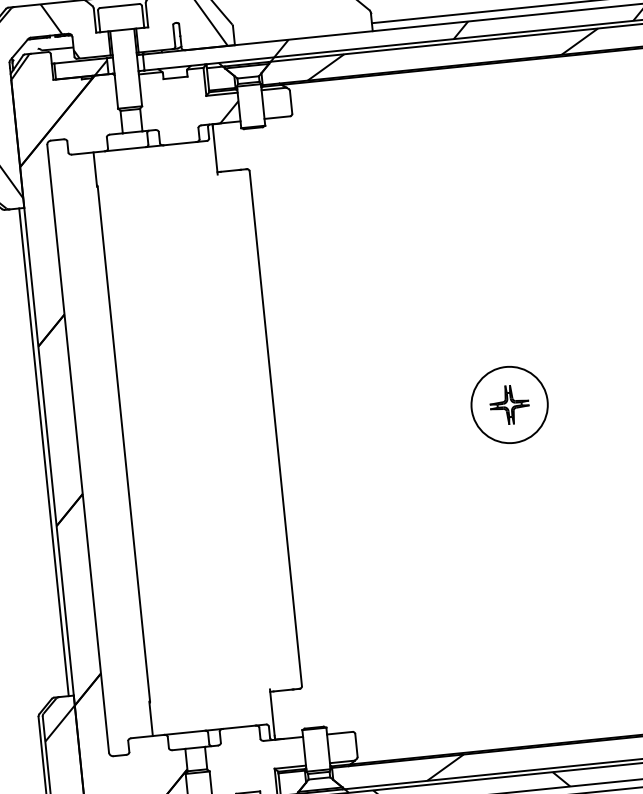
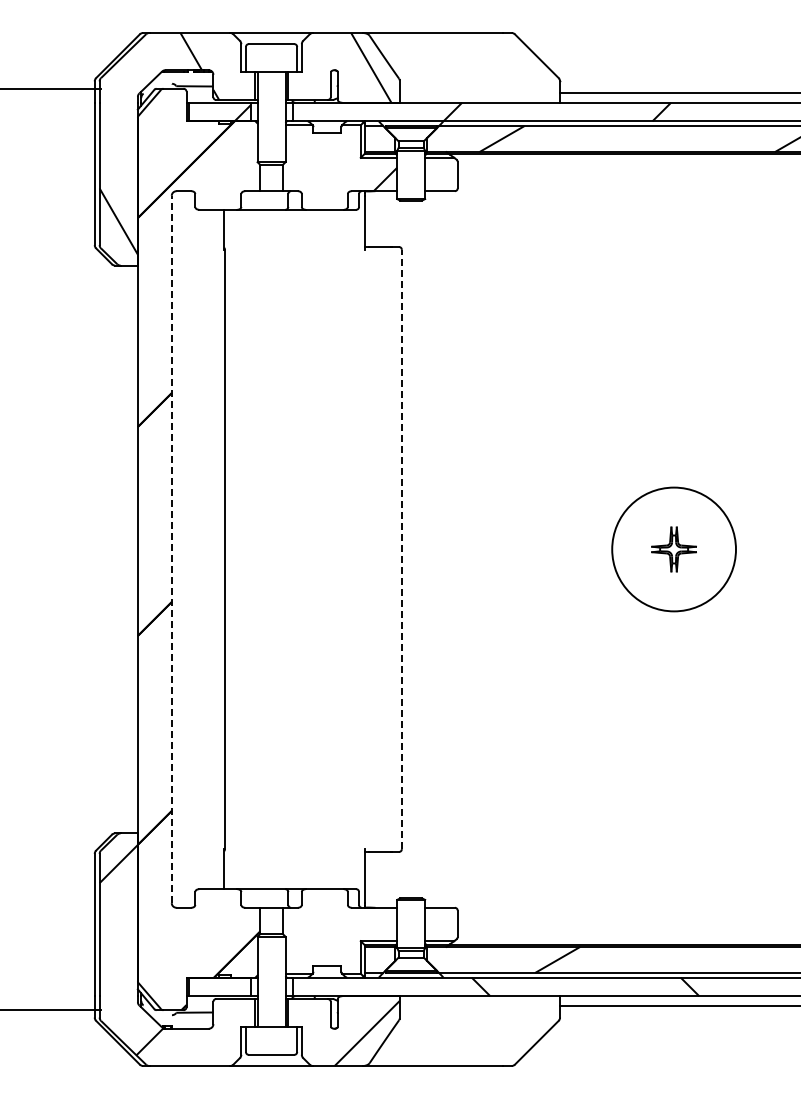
circle: (509, 405) -> (673, 549), size x1.4
line: (275, 428) -> (401, 549), solid -> dashed
line: (77, 448) -> (171, 549), solid -> dashed
line: (43, 452) -> (131, 549), removed

